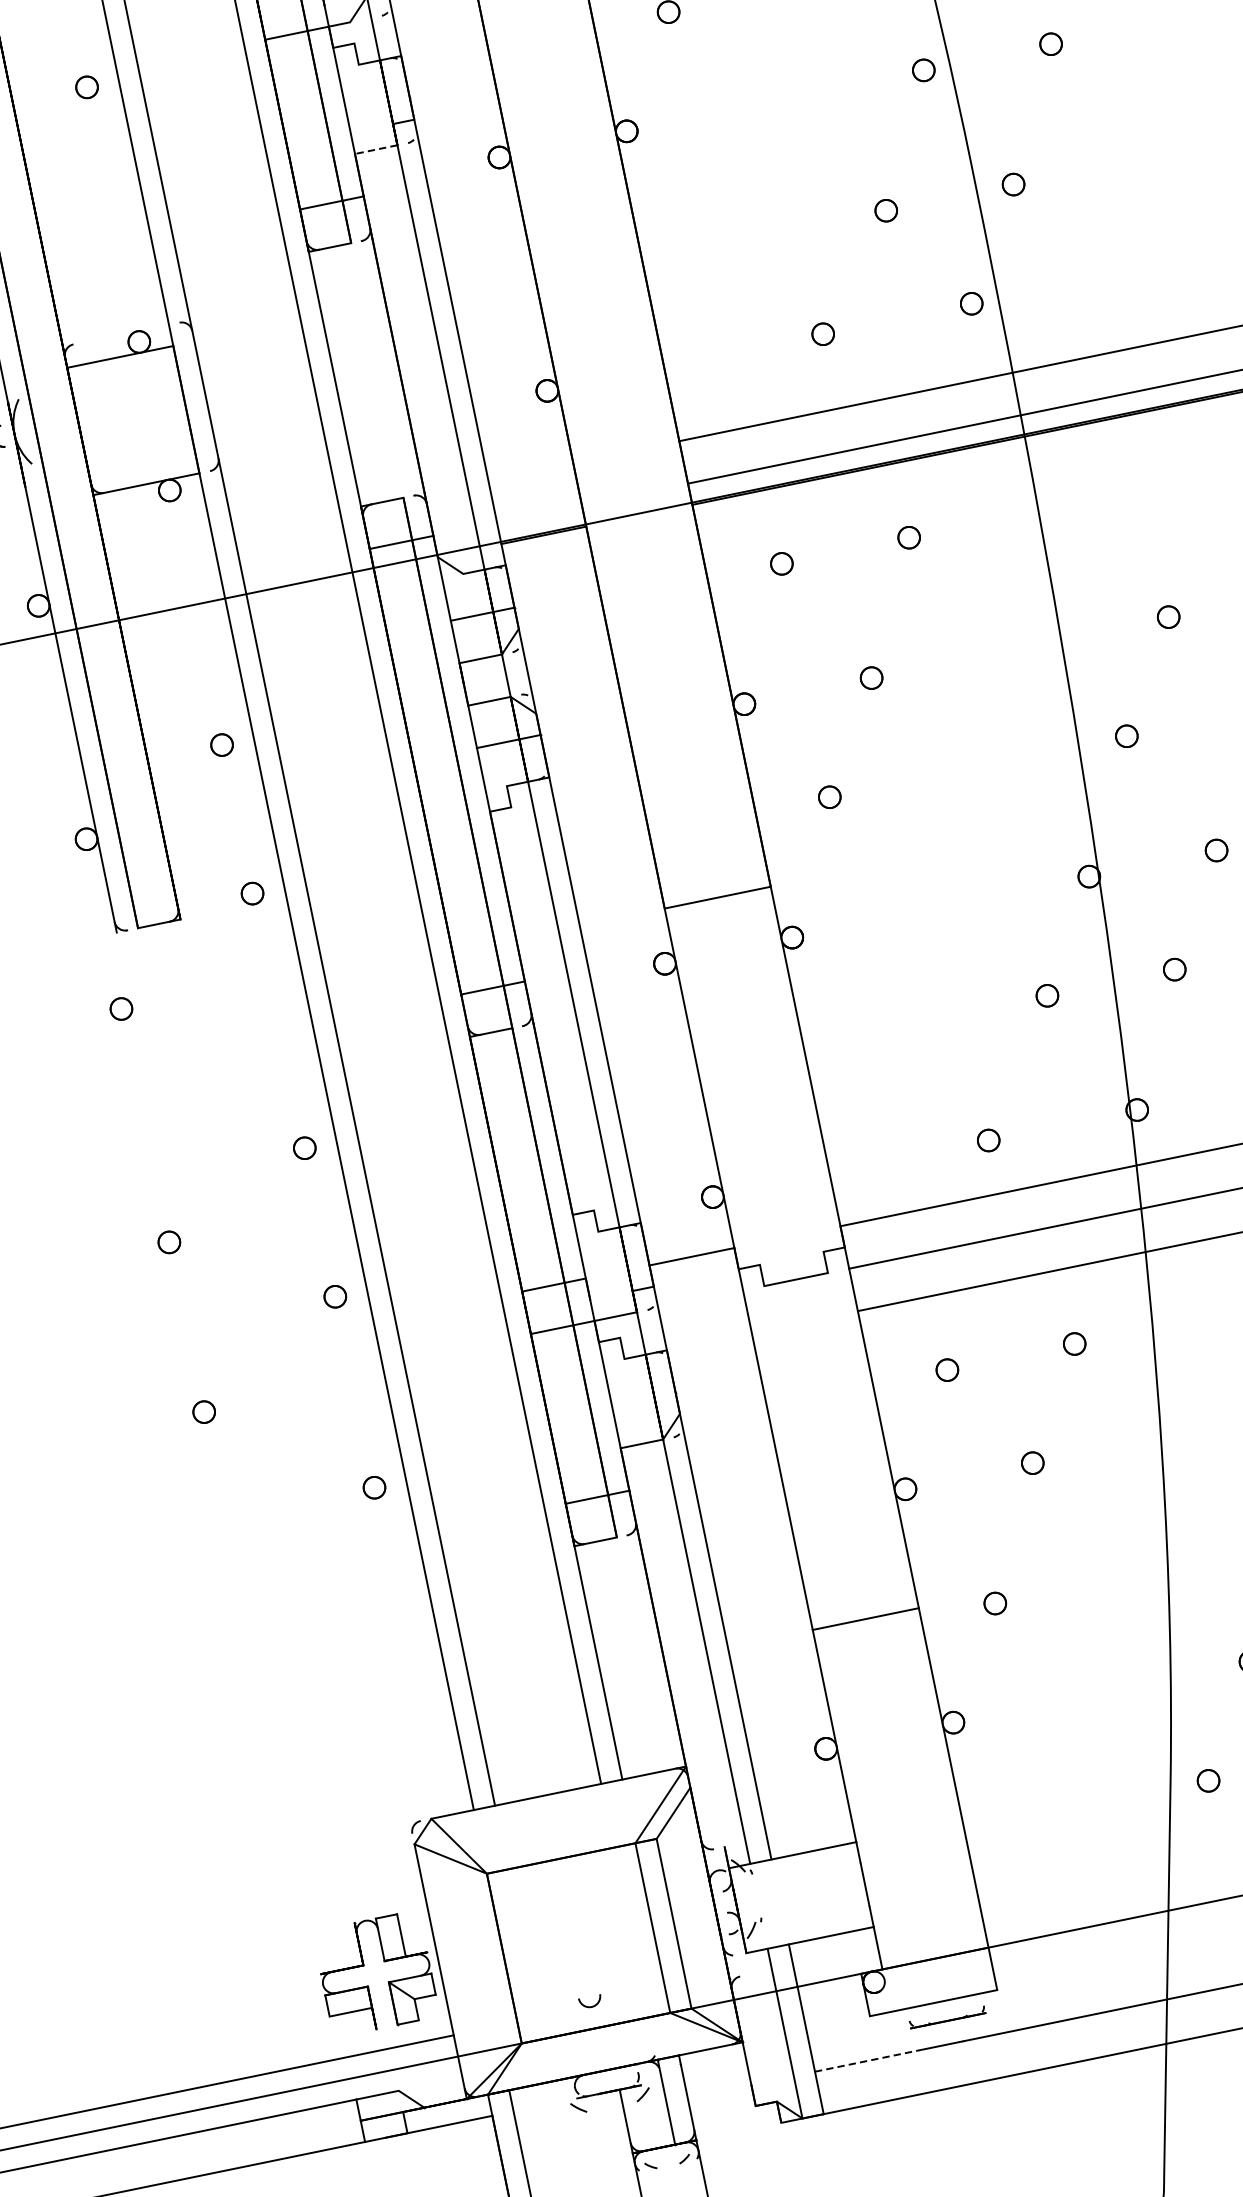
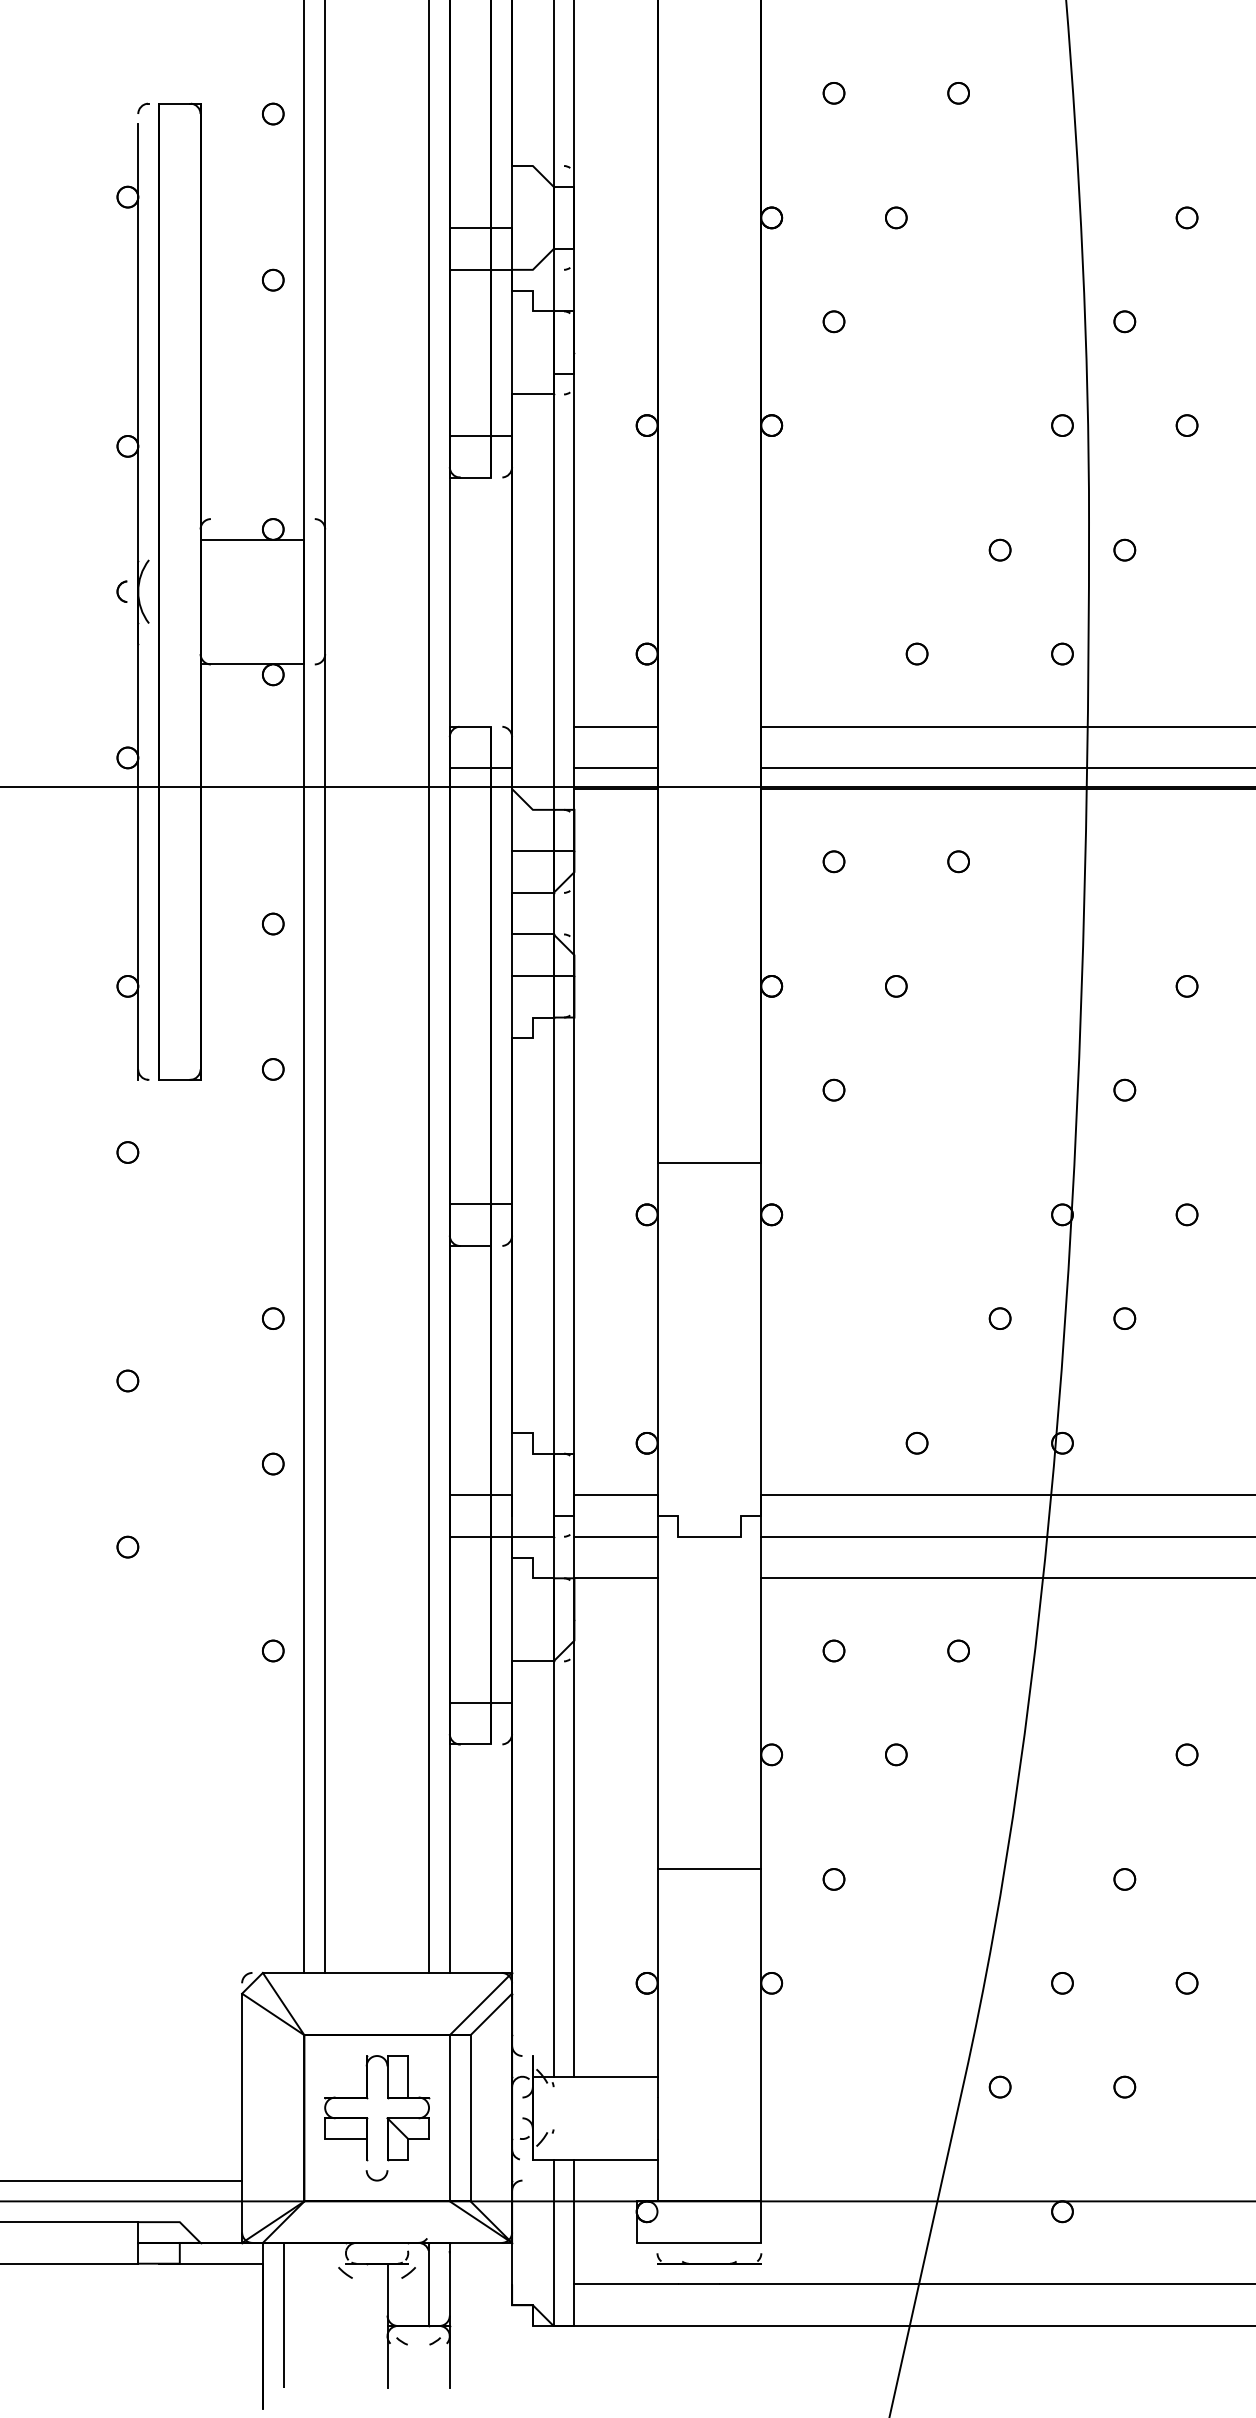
line: (375, 149) -> (532, 394), dashed -> solid
line: (530, 471) -> (615, 726), added
line: (539, 514) -> (615, 768), added
line: (700, 1299) -> (615, 1536), added
line: (708, 1341) -> (615, 1578), added
part: (387, 1981) -> (386, 2117), moved
part: (947, 2016) -> (709, 2258), size x1.43
line: (868, 2060) -> (626, 2284), dashed -> solid

